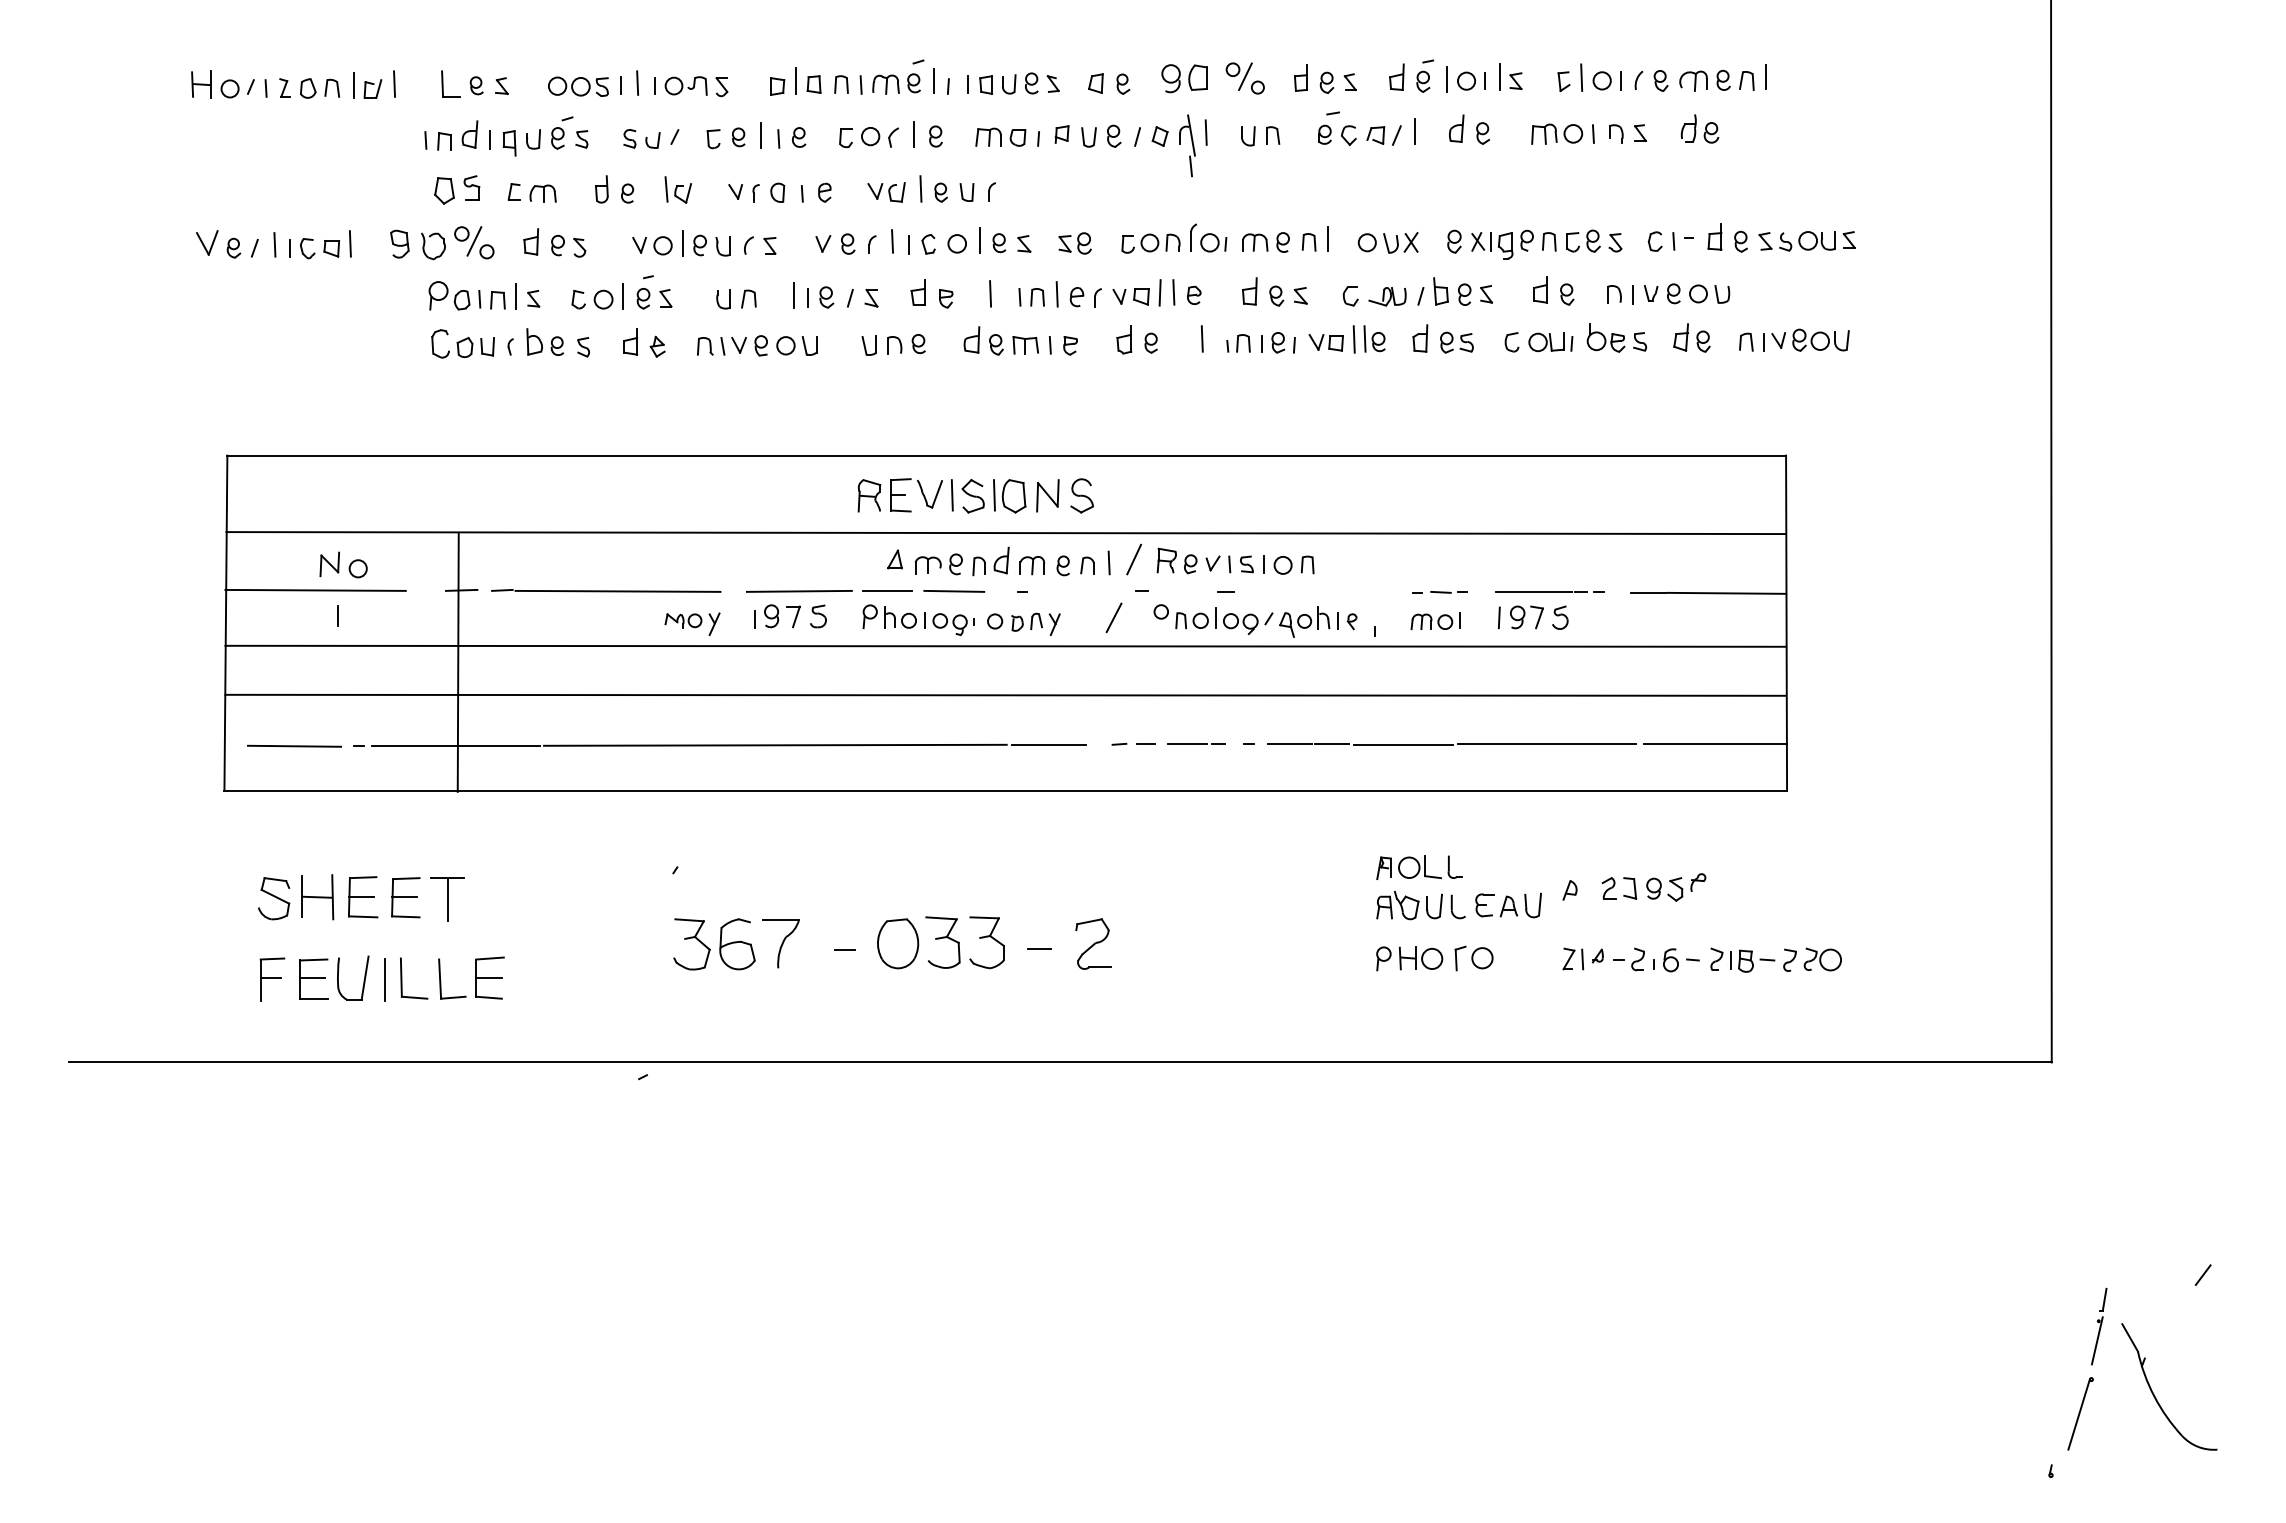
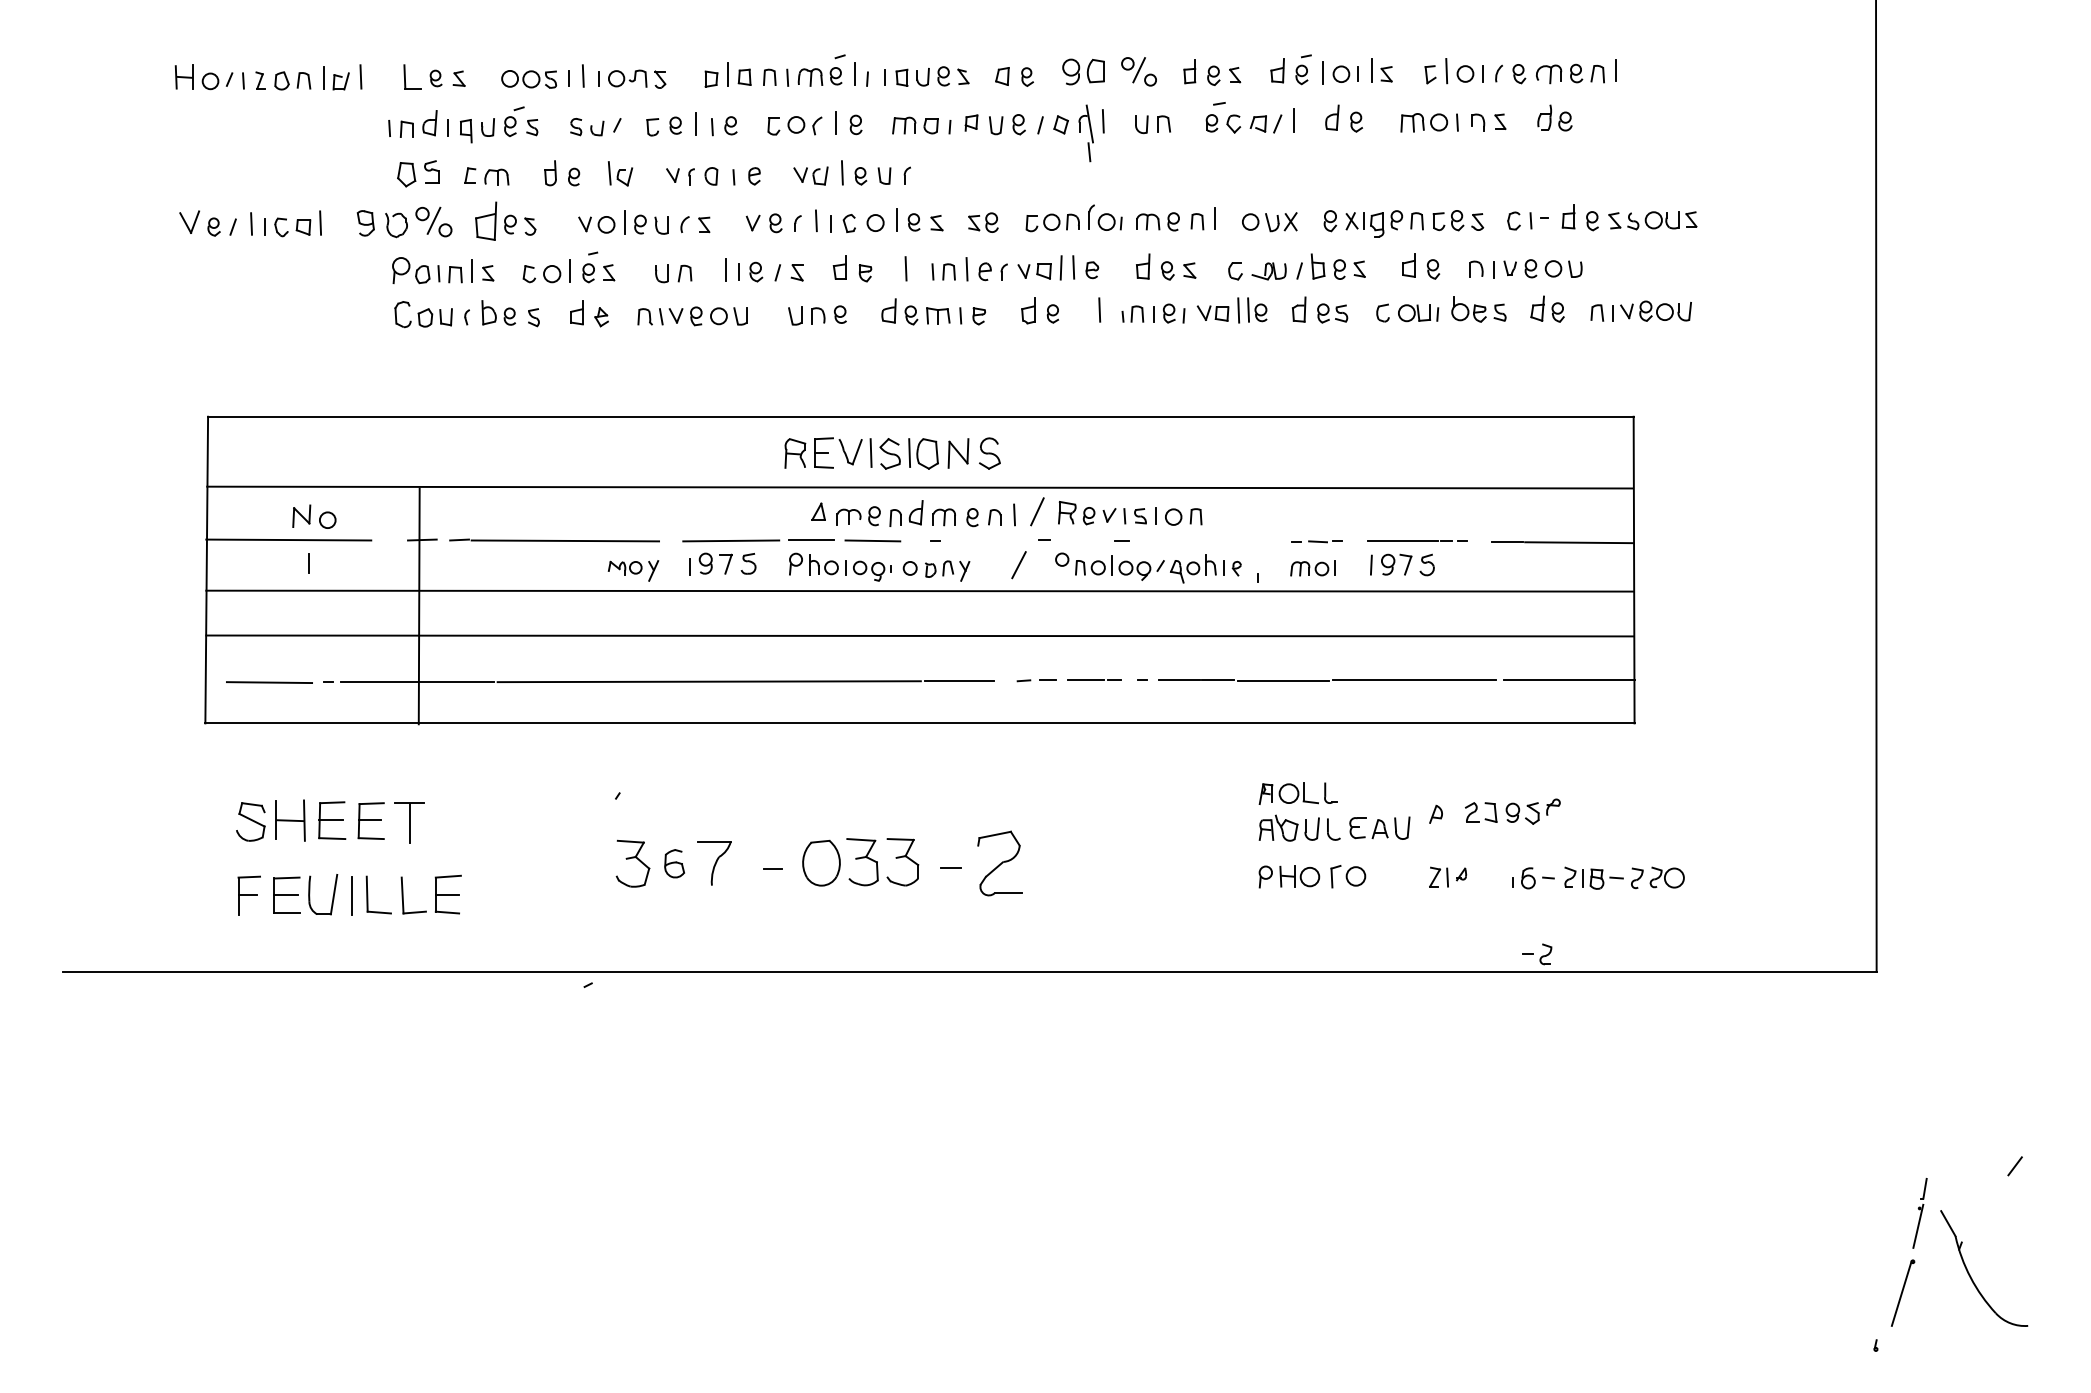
part: (530, 241) -> (485, 220), size x1.6
part: (1093, 943) -> (1000, 862), size x1.4
part: (737, 944) -> (674, 863), size x0.6
part: (1628, 959) -> (1537, 954), moved

